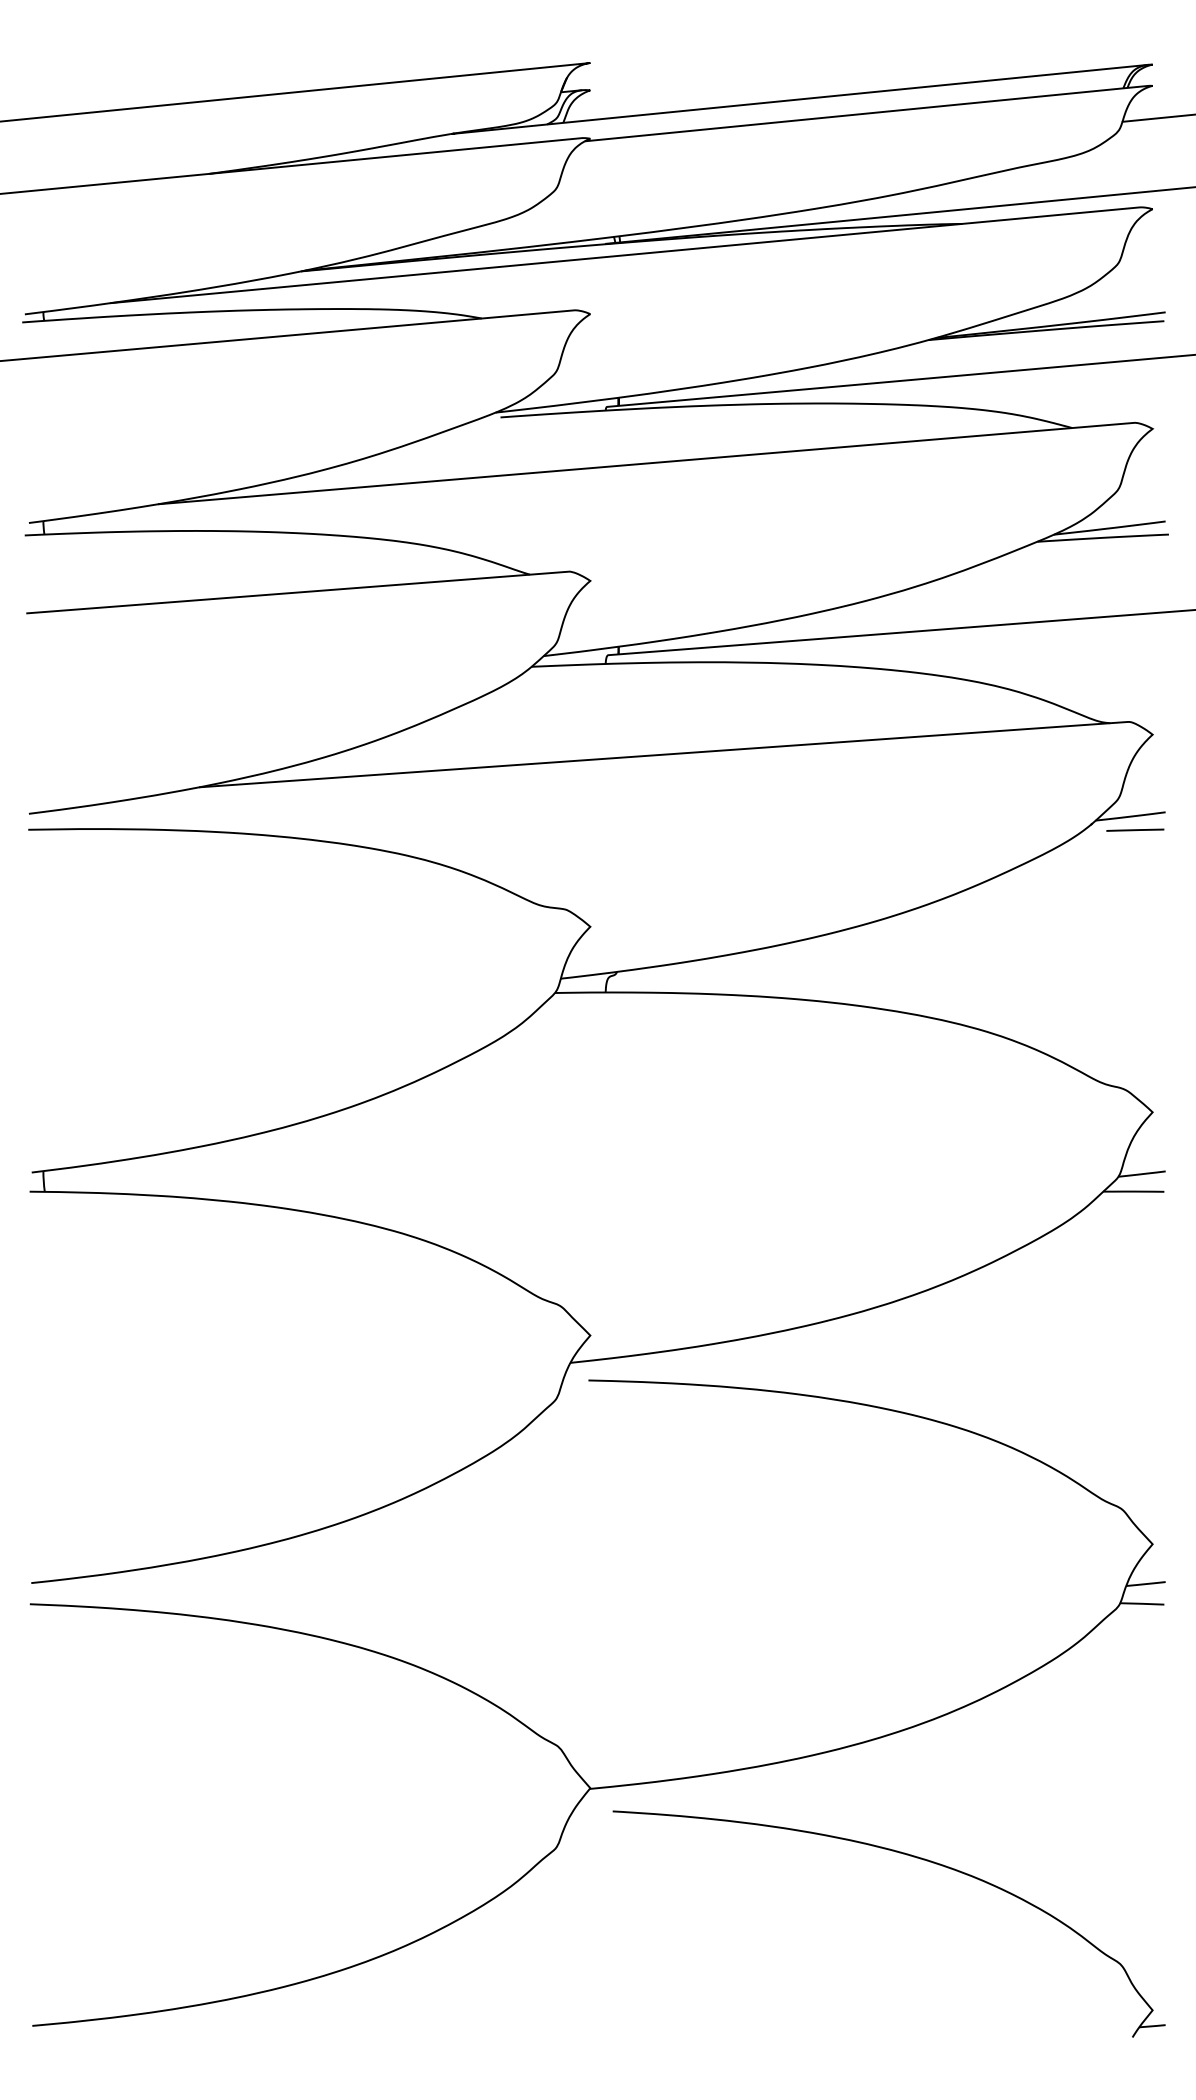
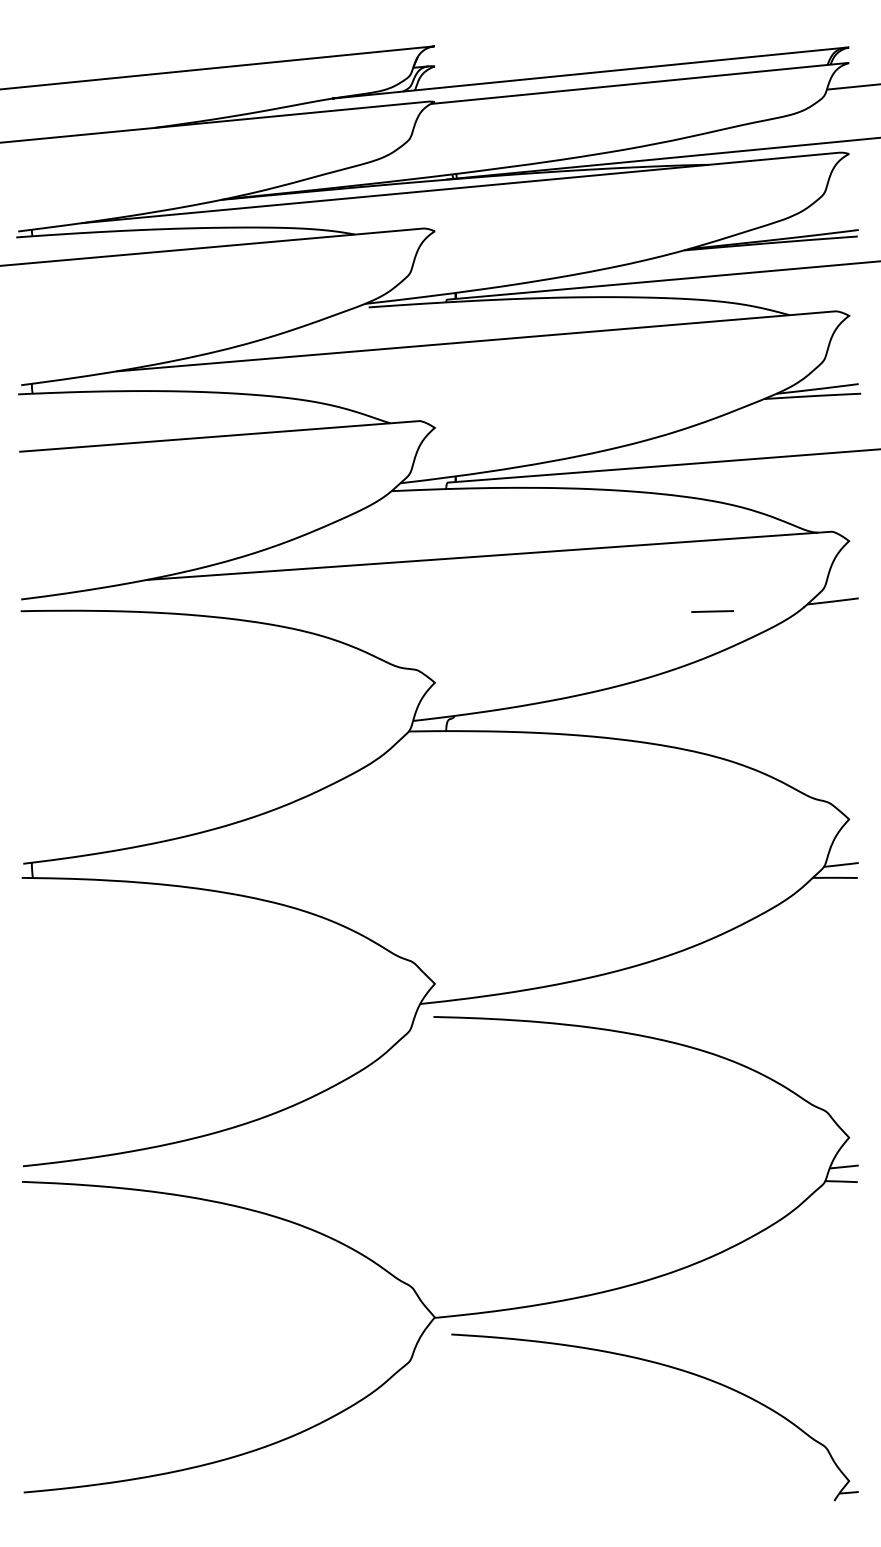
line: (1135, 829) -> (712, 611), moved

